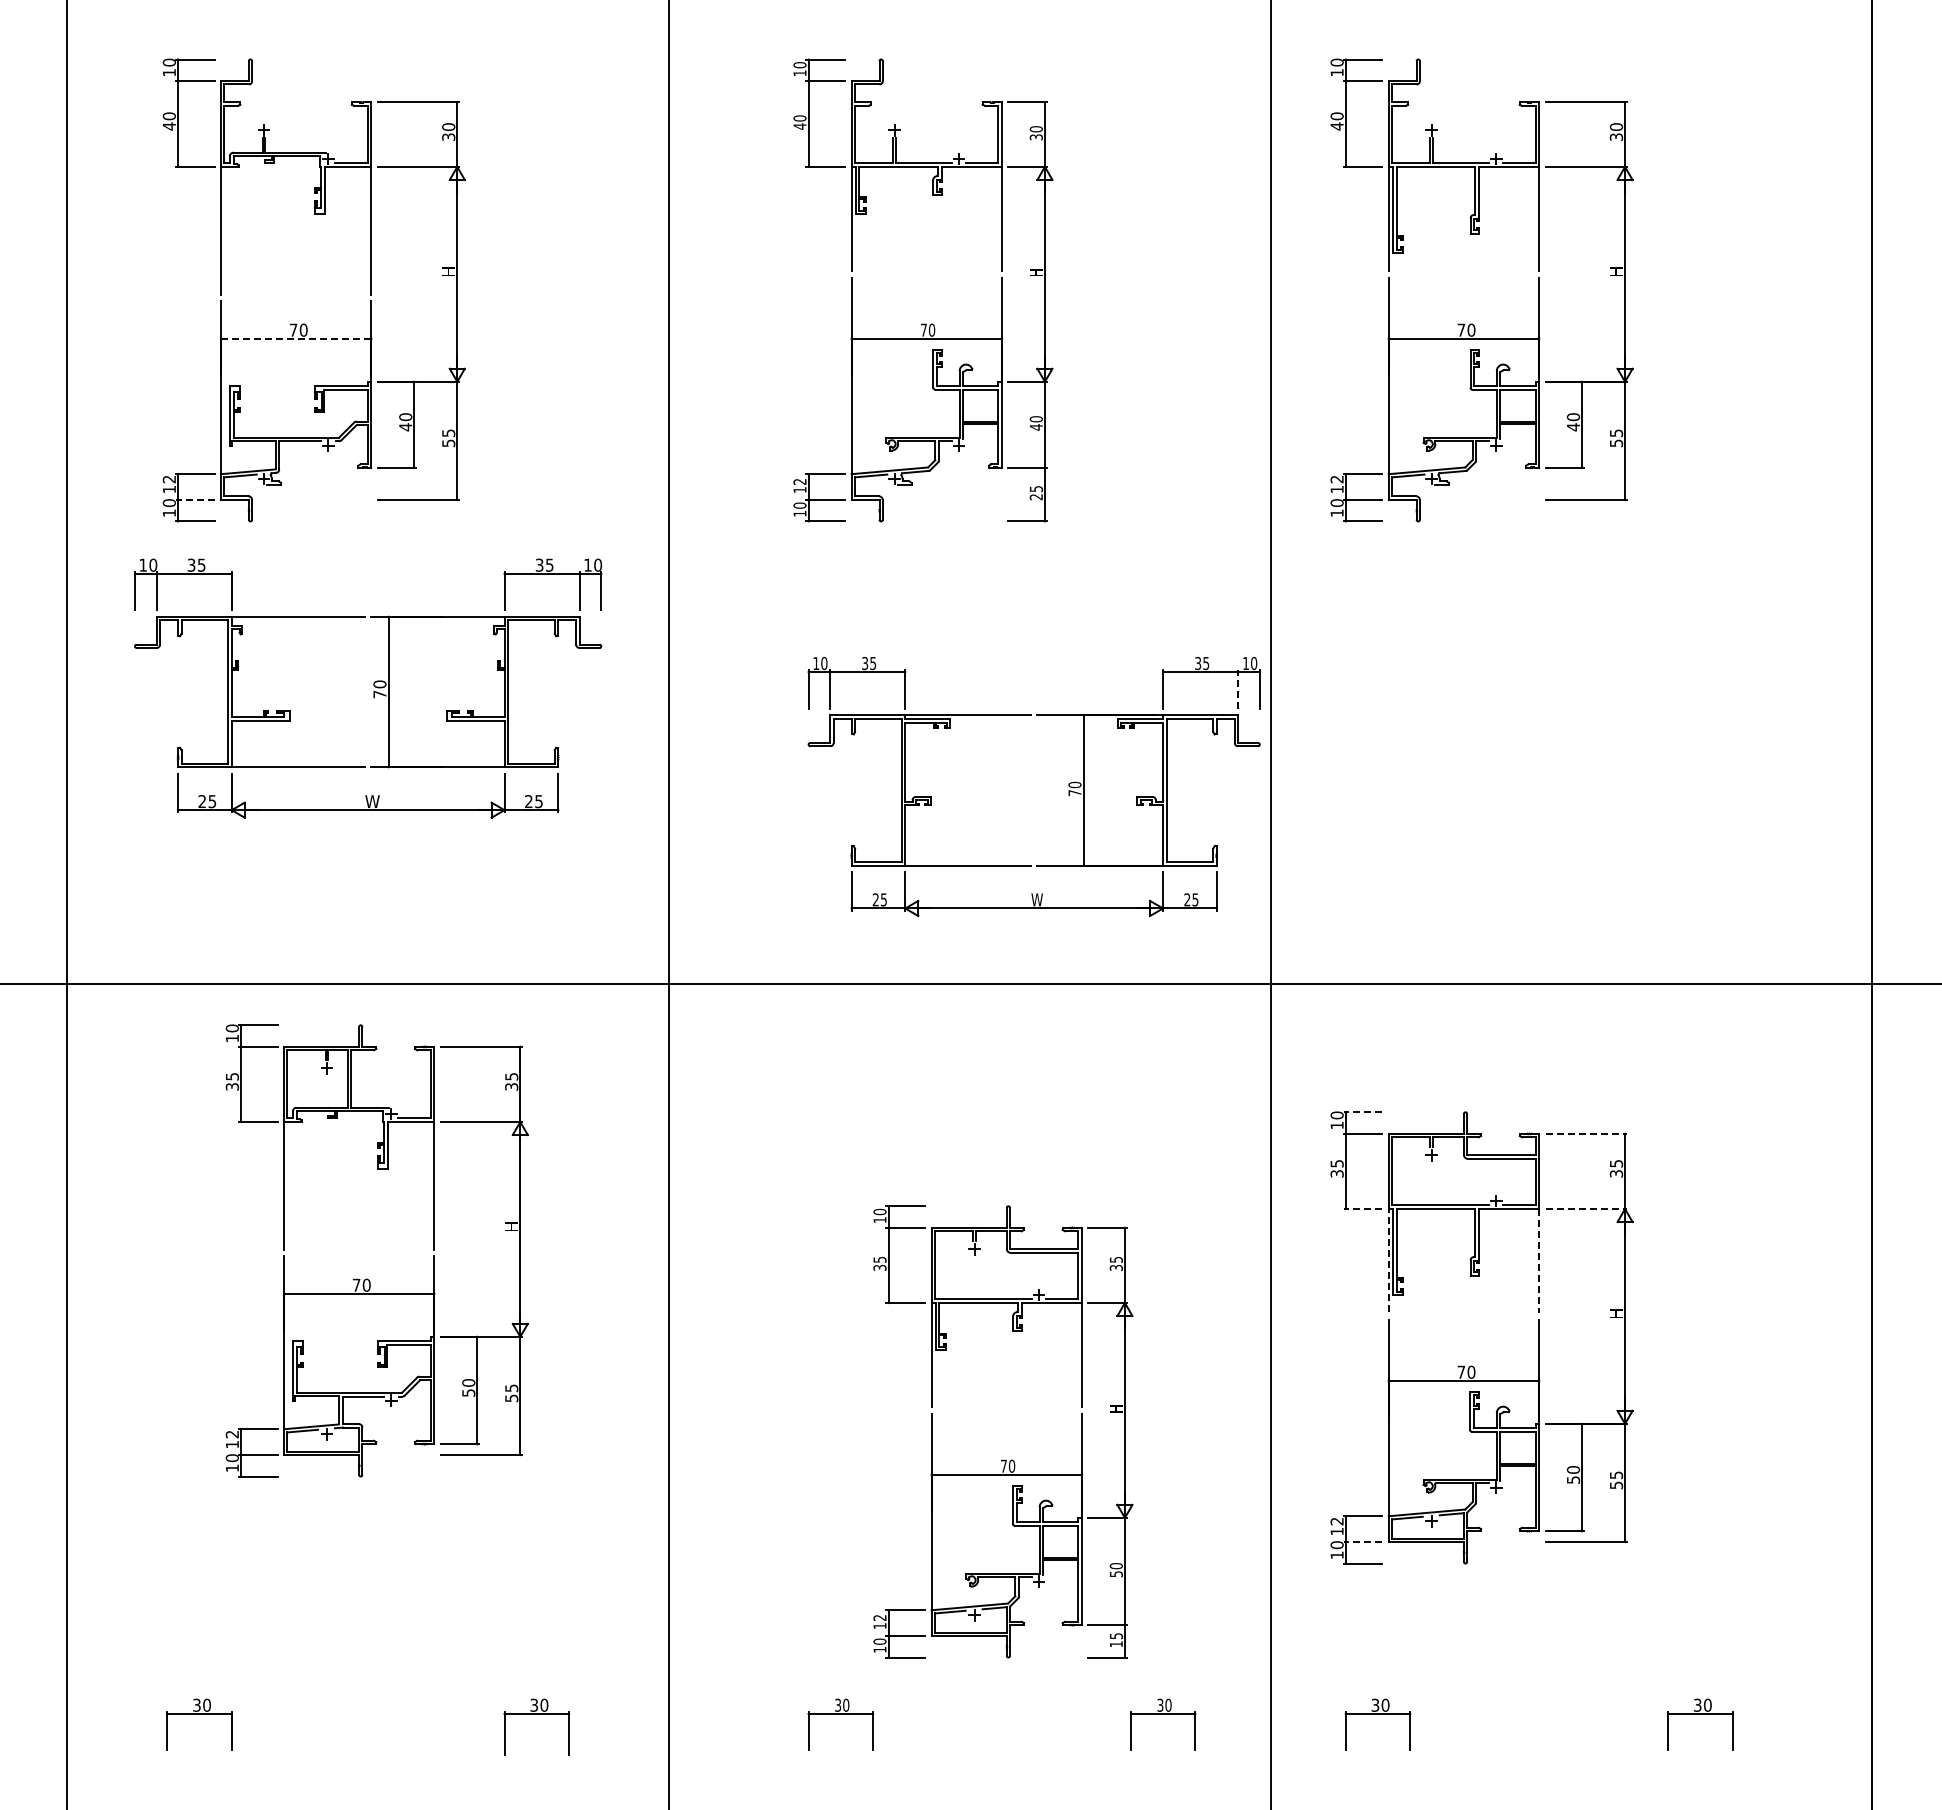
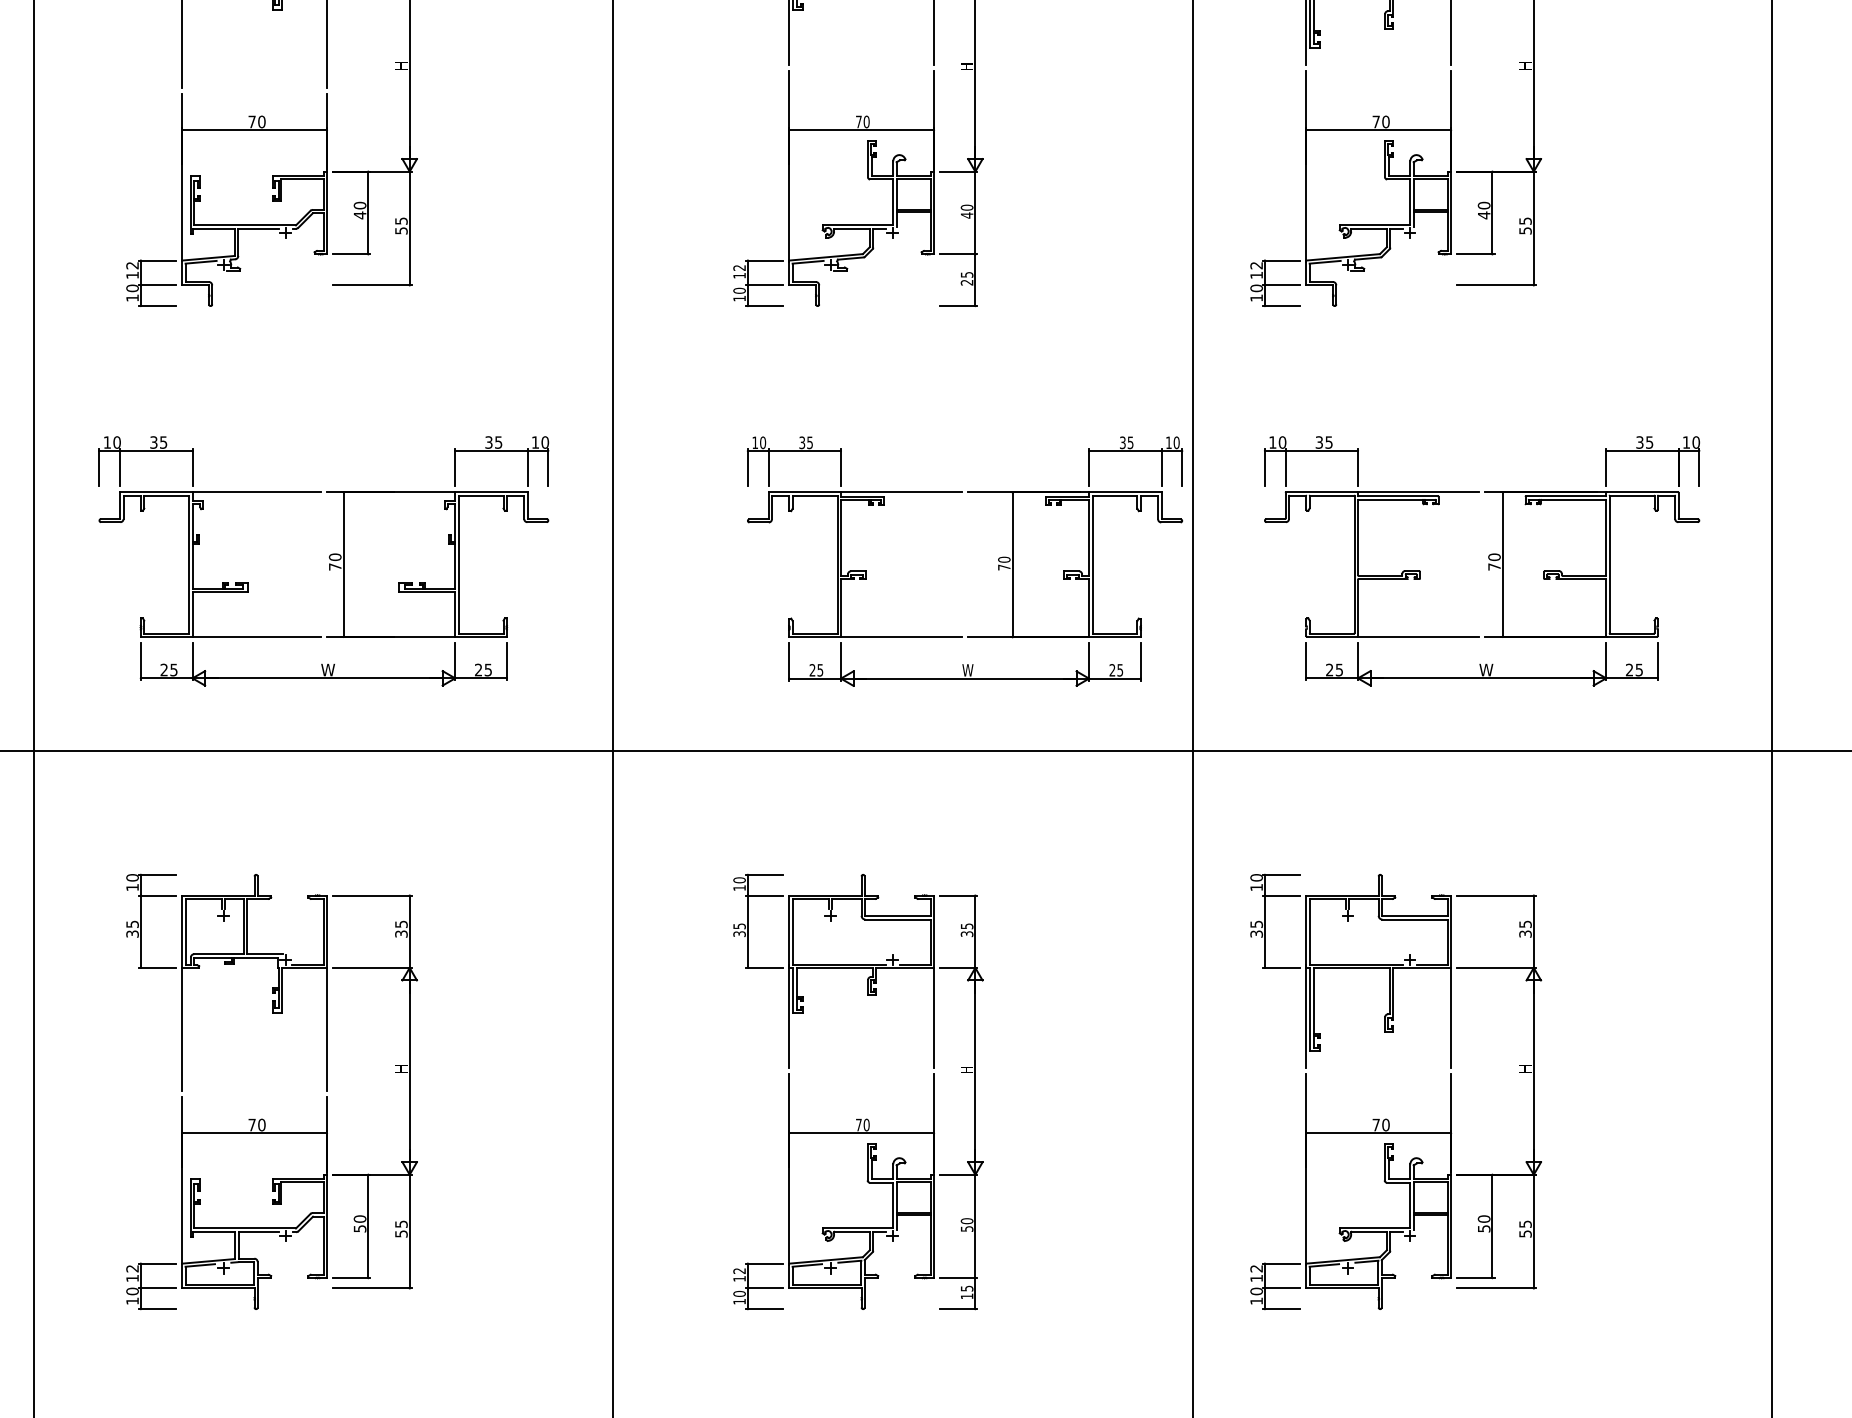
line: (296, 338) -> (254, 129), dashed -> solid
line: (194, 499) -> (156, 284), dashed -> solid
part: (368, 688) -> (324, 561), moved
line: (1238, 688) -> (1161, 466), dashed -> solid
part: (1577, 783) -> (1488, 558), added
line: (1362, 1112) -> (1281, 875), dashed -> solid
line: (1586, 1133) -> (1496, 895), dashed -> solid
line: (1362, 1209) -> (1281, 968), dashed -> solid
line: (1586, 1209) -> (1496, 968), dashed -> solid
line: (1388, 1260) -> (1306, 1017), dashed -> solid
line: (1539, 1261) -> (1451, 1018), dashed -> solid
part: (367, 1278) -> (262, 1118), moved
part: (1003, 1459) -> (858, 1118), moved
line: (1362, 1542) -> (1281, 1288), dashed -> solid

